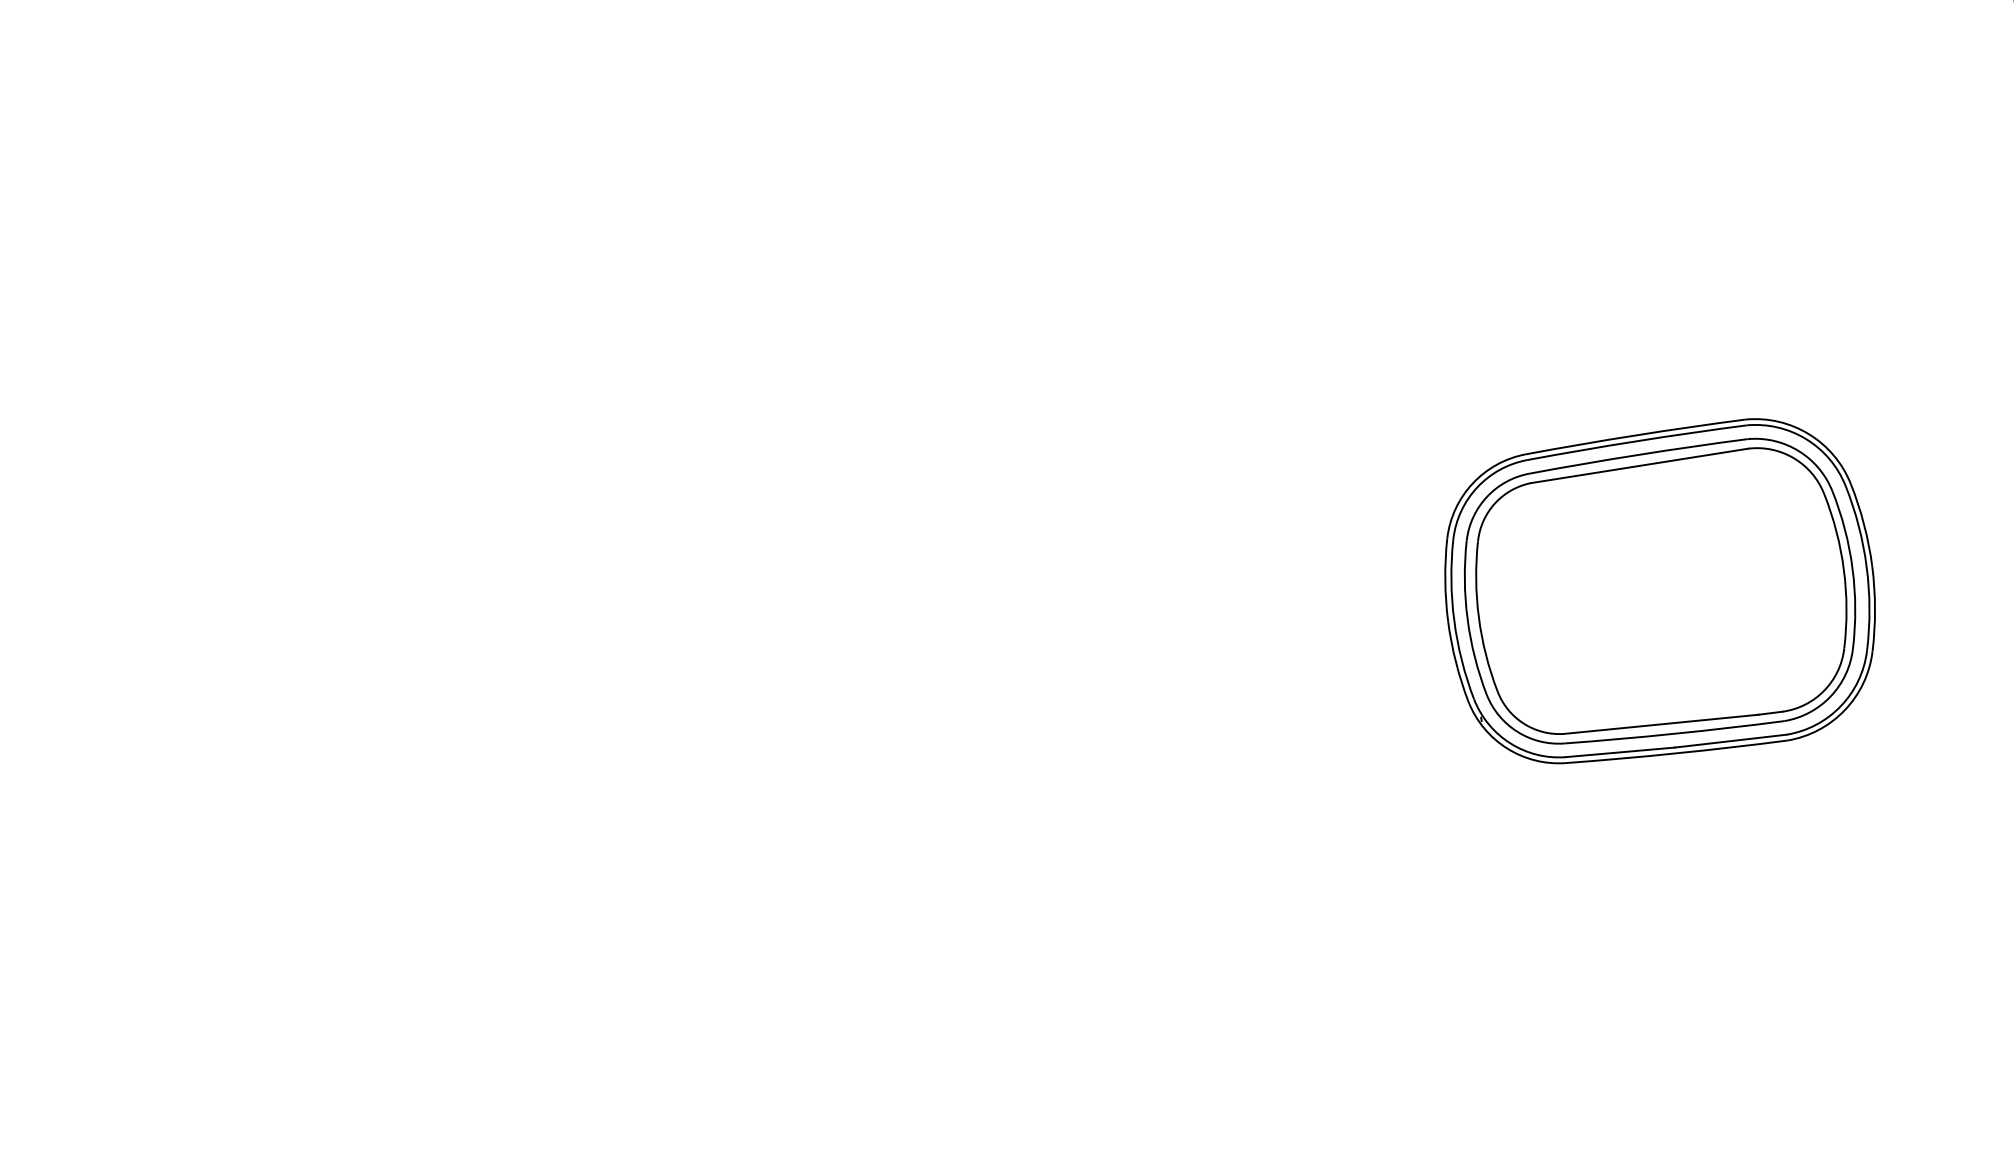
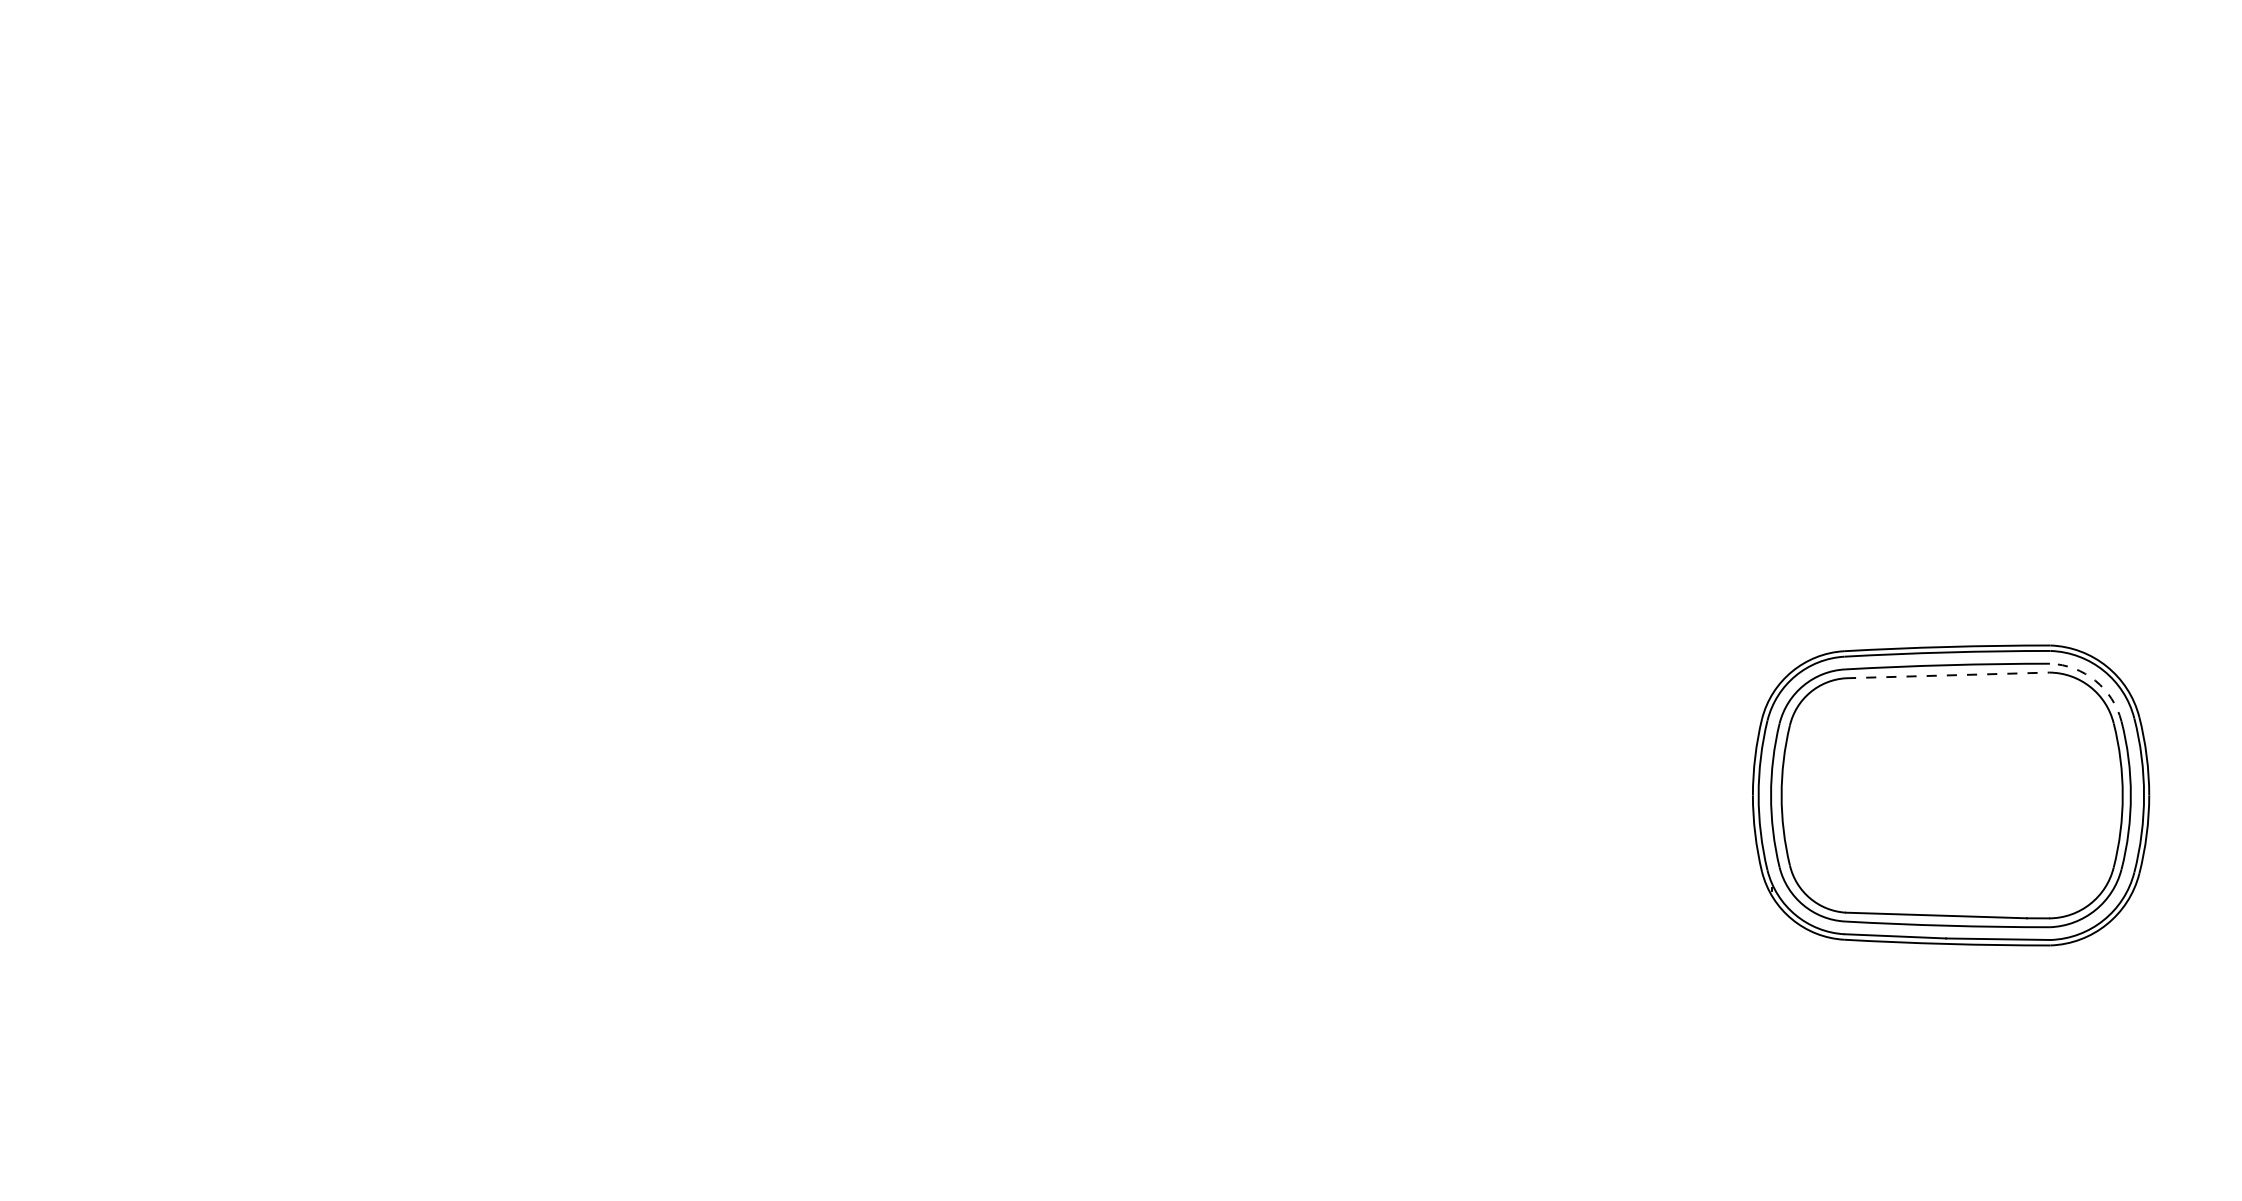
arc: (1798, 450) -> (2095, 680), solid -> dashed
line: (1639, 465) -> (1947, 675), solid -> dashed

